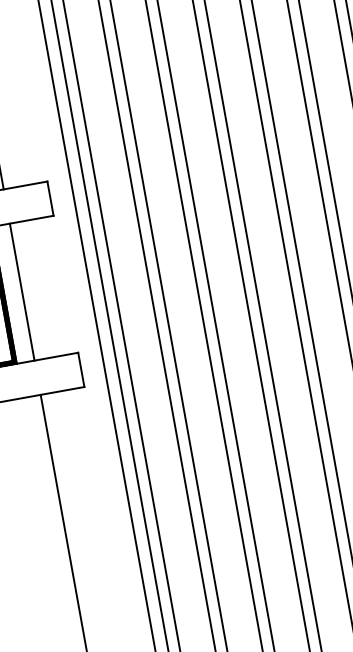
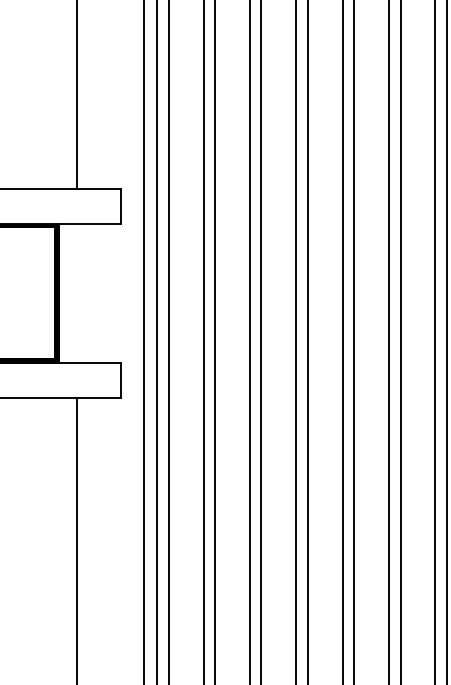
line: (21, 291) -> (76, 292), removed

